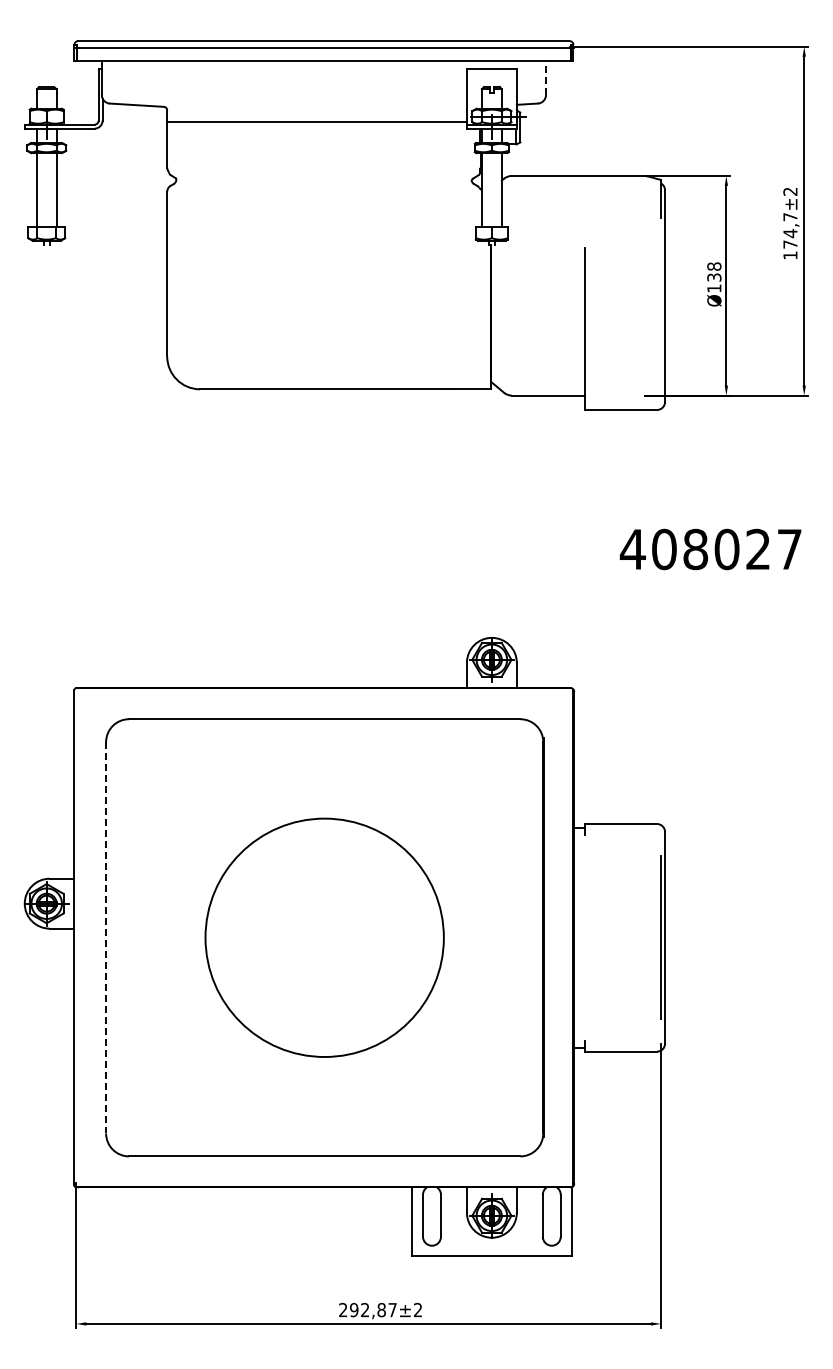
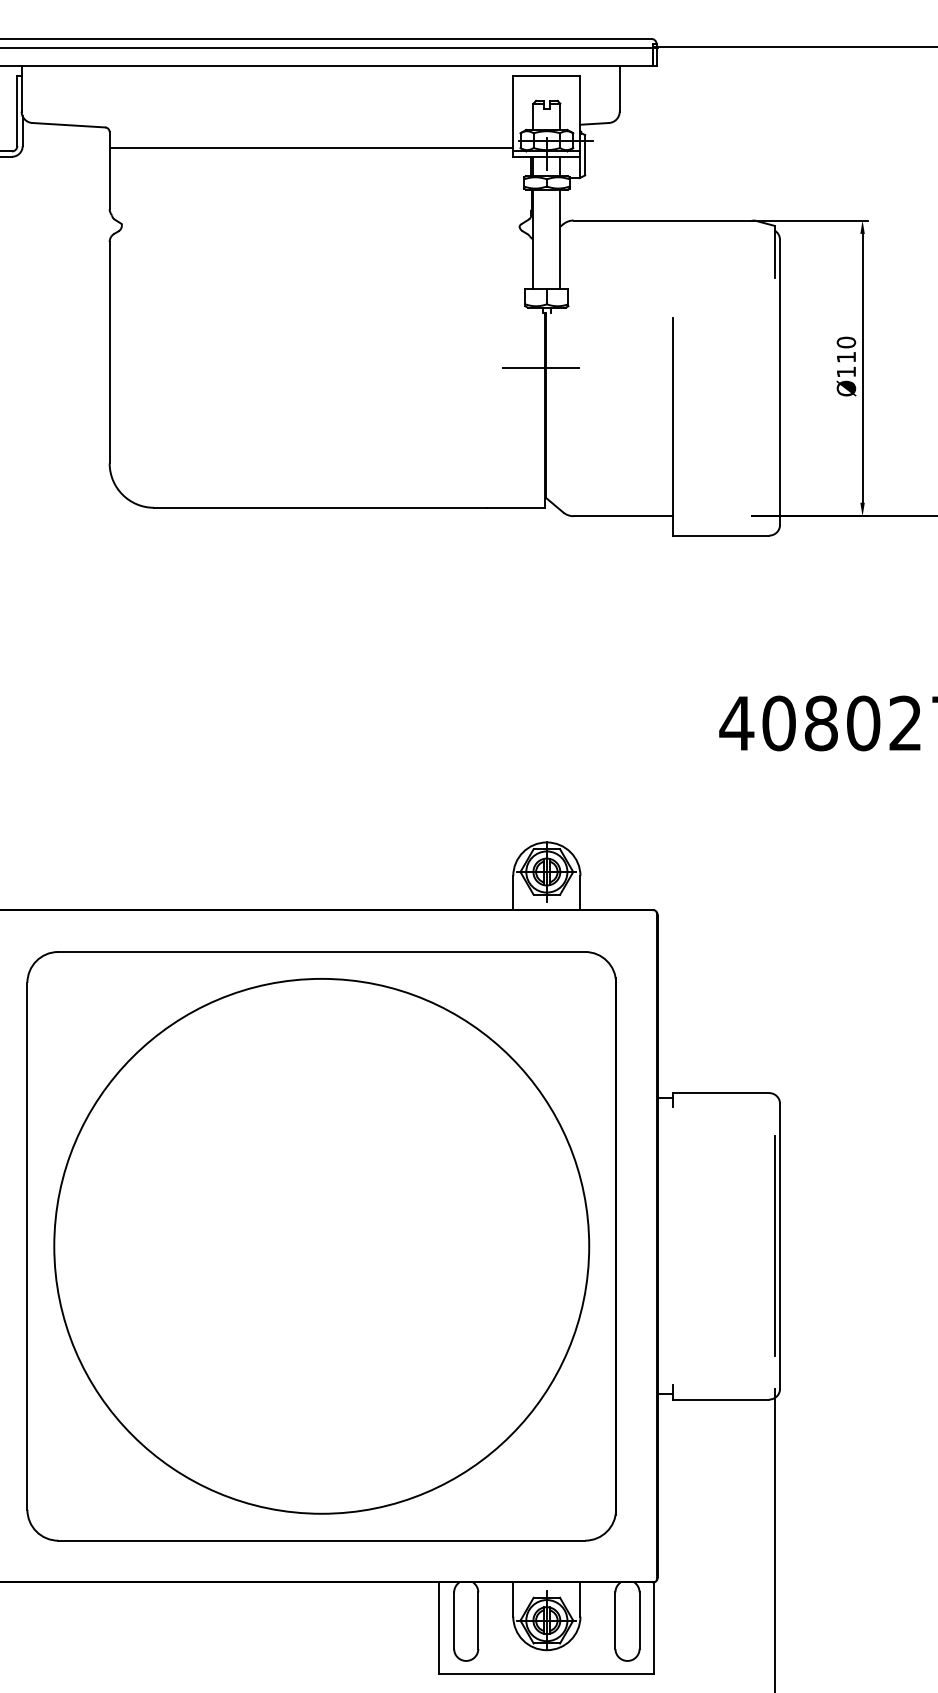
line: (546, 77) -> (620, 87), dashed -> solid
text: (714, 271) -> (846, 349), 138 -> 110
line: (487, 285) -> (540, 367), added
line: (106, 937) -> (27, 1245), dashed -> solid
circle: (324, 937) -> (321, 1245), size x1.67

